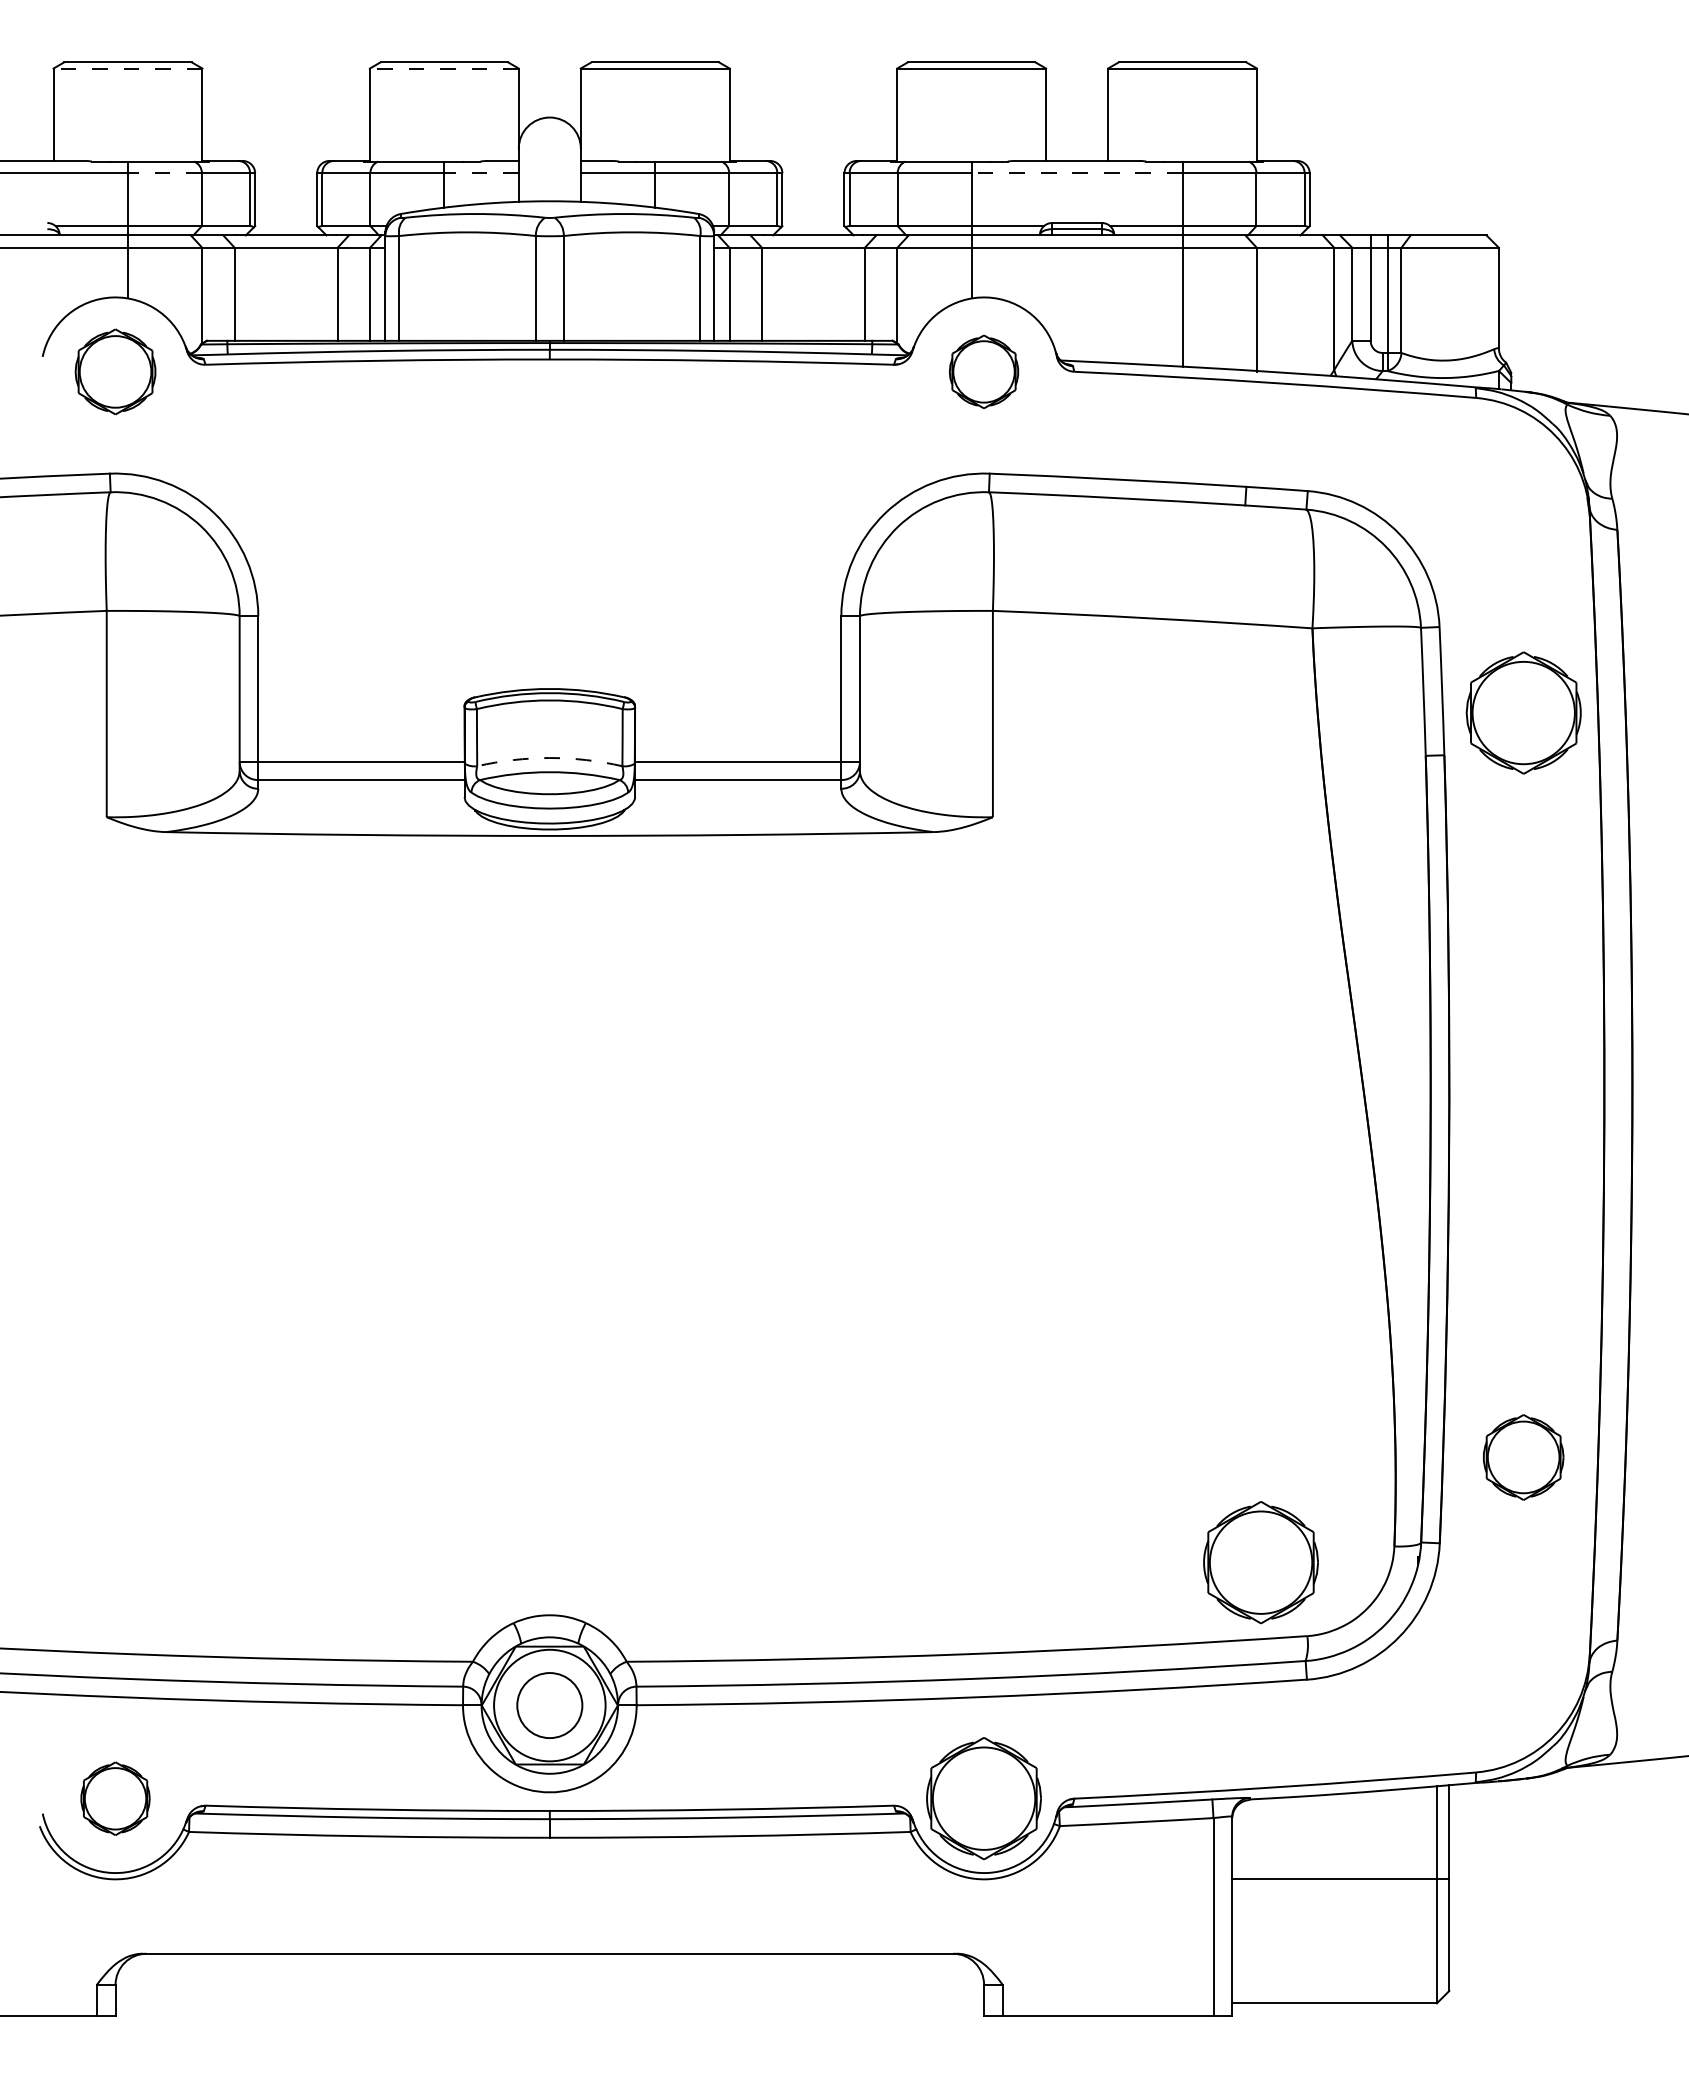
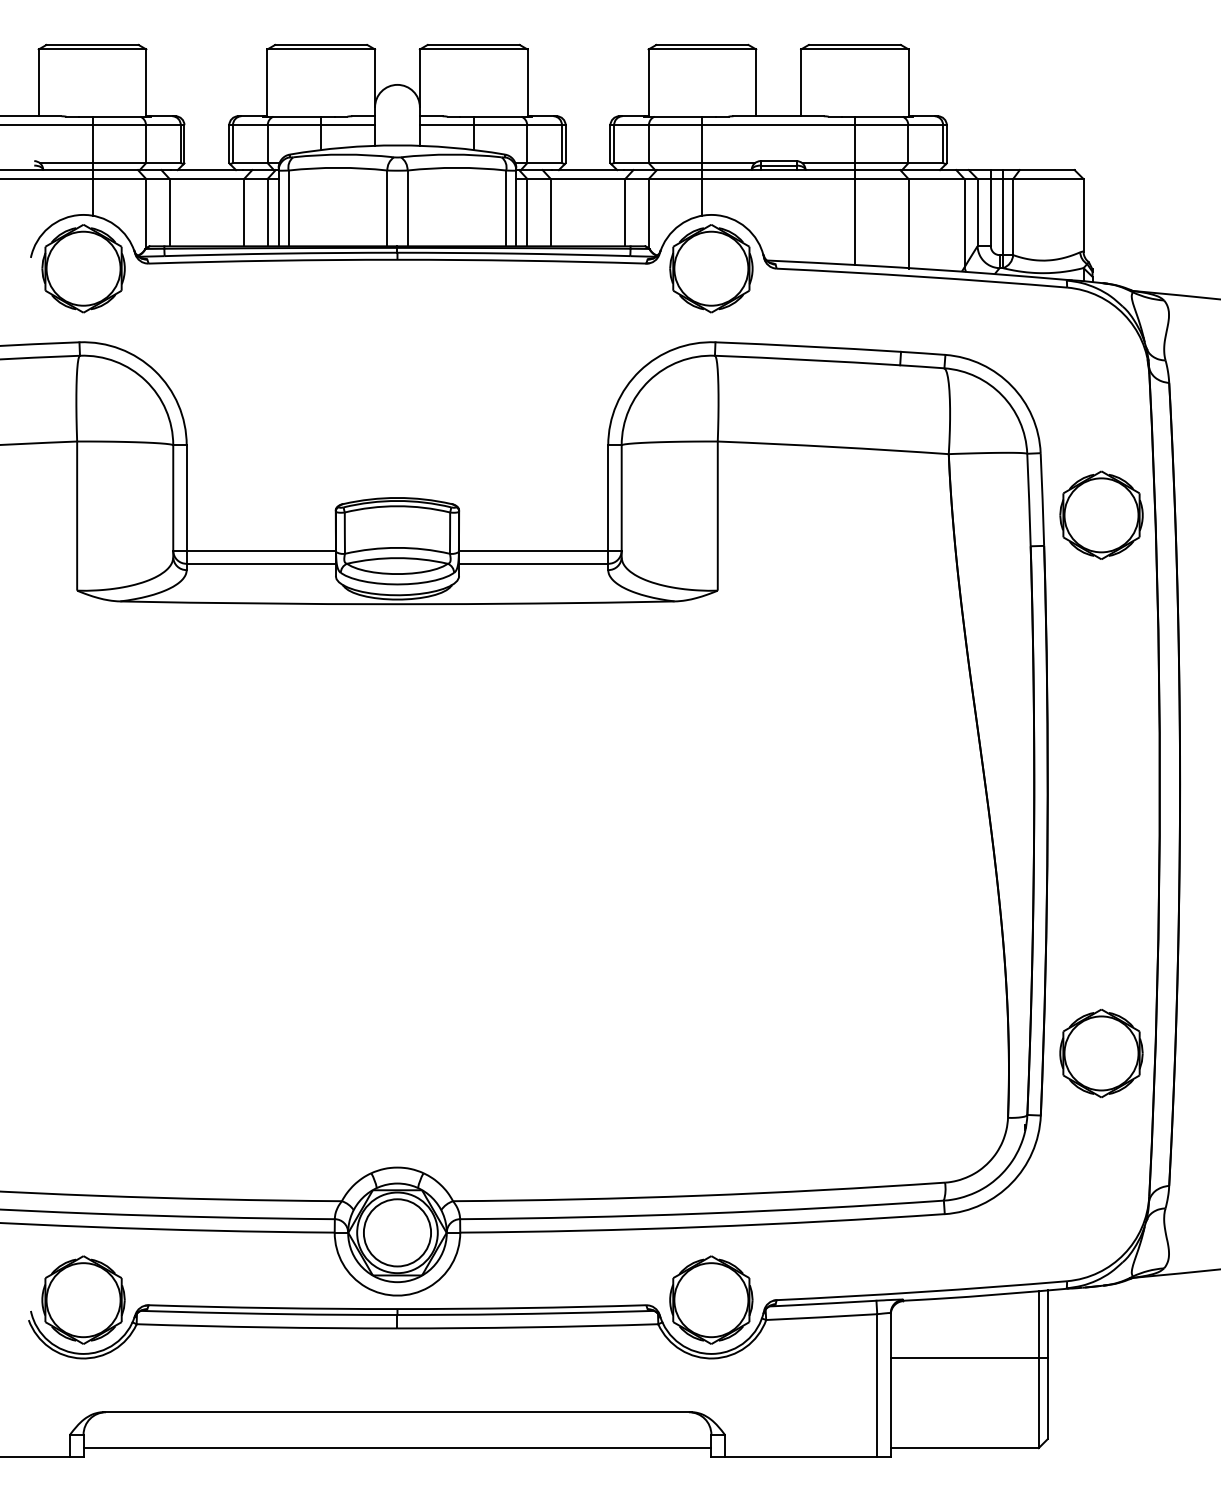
line: (127, 68) -> (92, 49), dashed -> solid
line: (443, 68) -> (320, 49), dashed -> solid
line: (164, 173) -> (118, 125), dashed -> solid
line: (481, 173) -> (348, 125), dashed -> solid
line: (1076, 173) -> (778, 125), dashed -> solid
part: (115, 371) -> (83, 268), size x1.43
part: (983, 371) -> (710, 268), size x1.67
arc: (549, 758) -> (397, 548), dashed -> solid
part: (1523, 1457) -> (1101, 1053), size x1.43
part: (1260, 1562) -> (911, 1129), removed
circle: (549, 1705) -> (397, 1232), size x1.43
part: (115, 1798) -> (83, 1300), size x1.67
line: (549, 2003) -> (397, 1448), added

